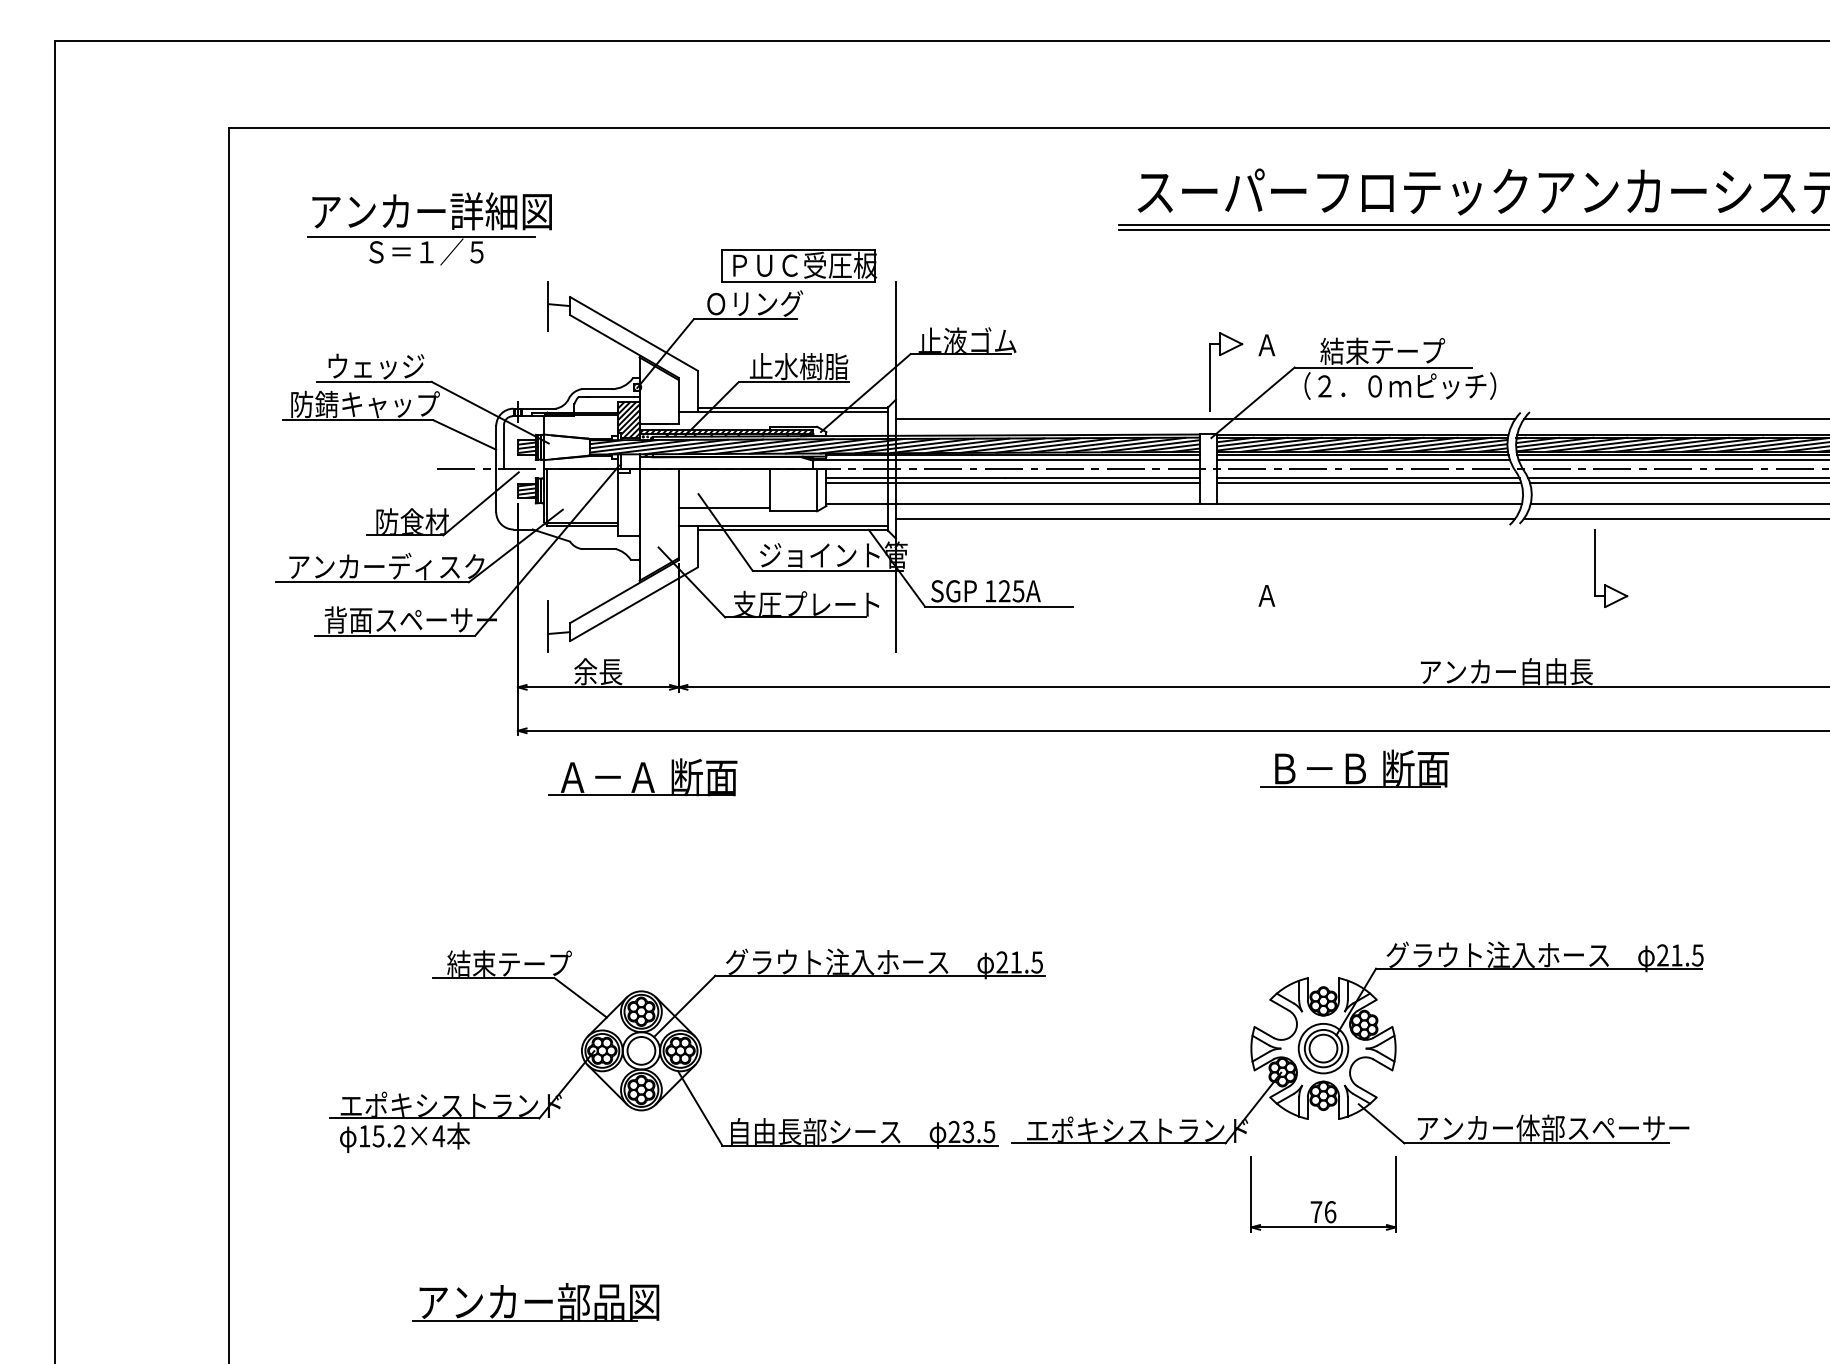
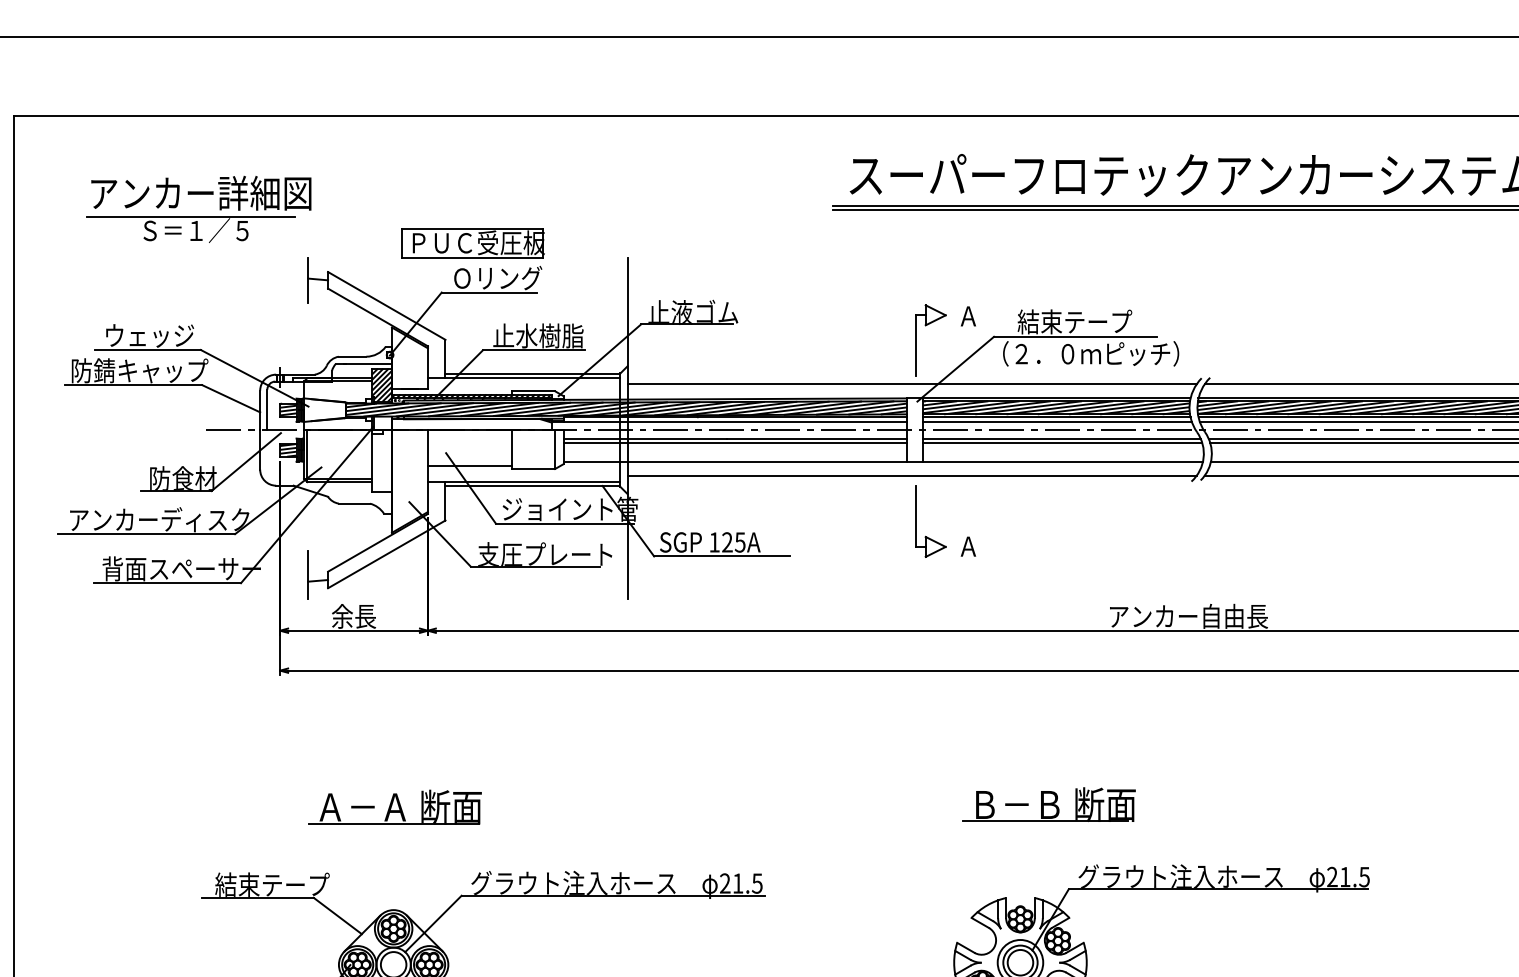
part: (799, 265) -> (473, 243), moved
part: (1595, 568) -> (916, 521), moved
part: (1354, 768) -> (1048, 804), moved
part: (642, 777) -> (394, 807), moved

